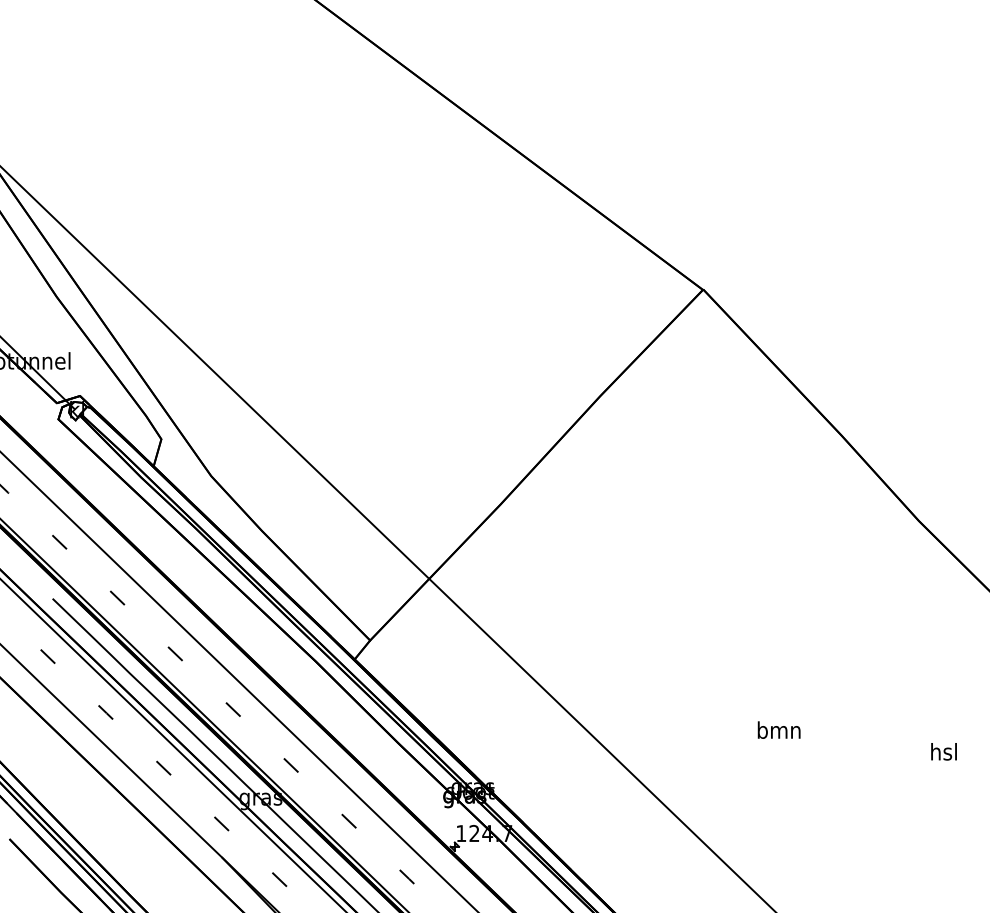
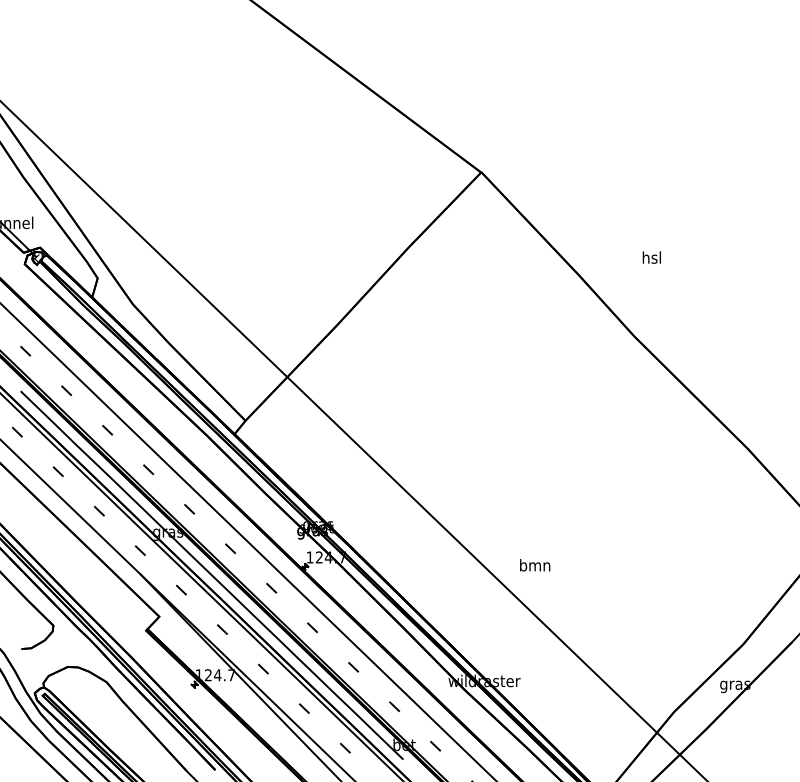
text: (779, 730) -> (535, 565), moved
text: (943, 751) -> (651, 257), moved

